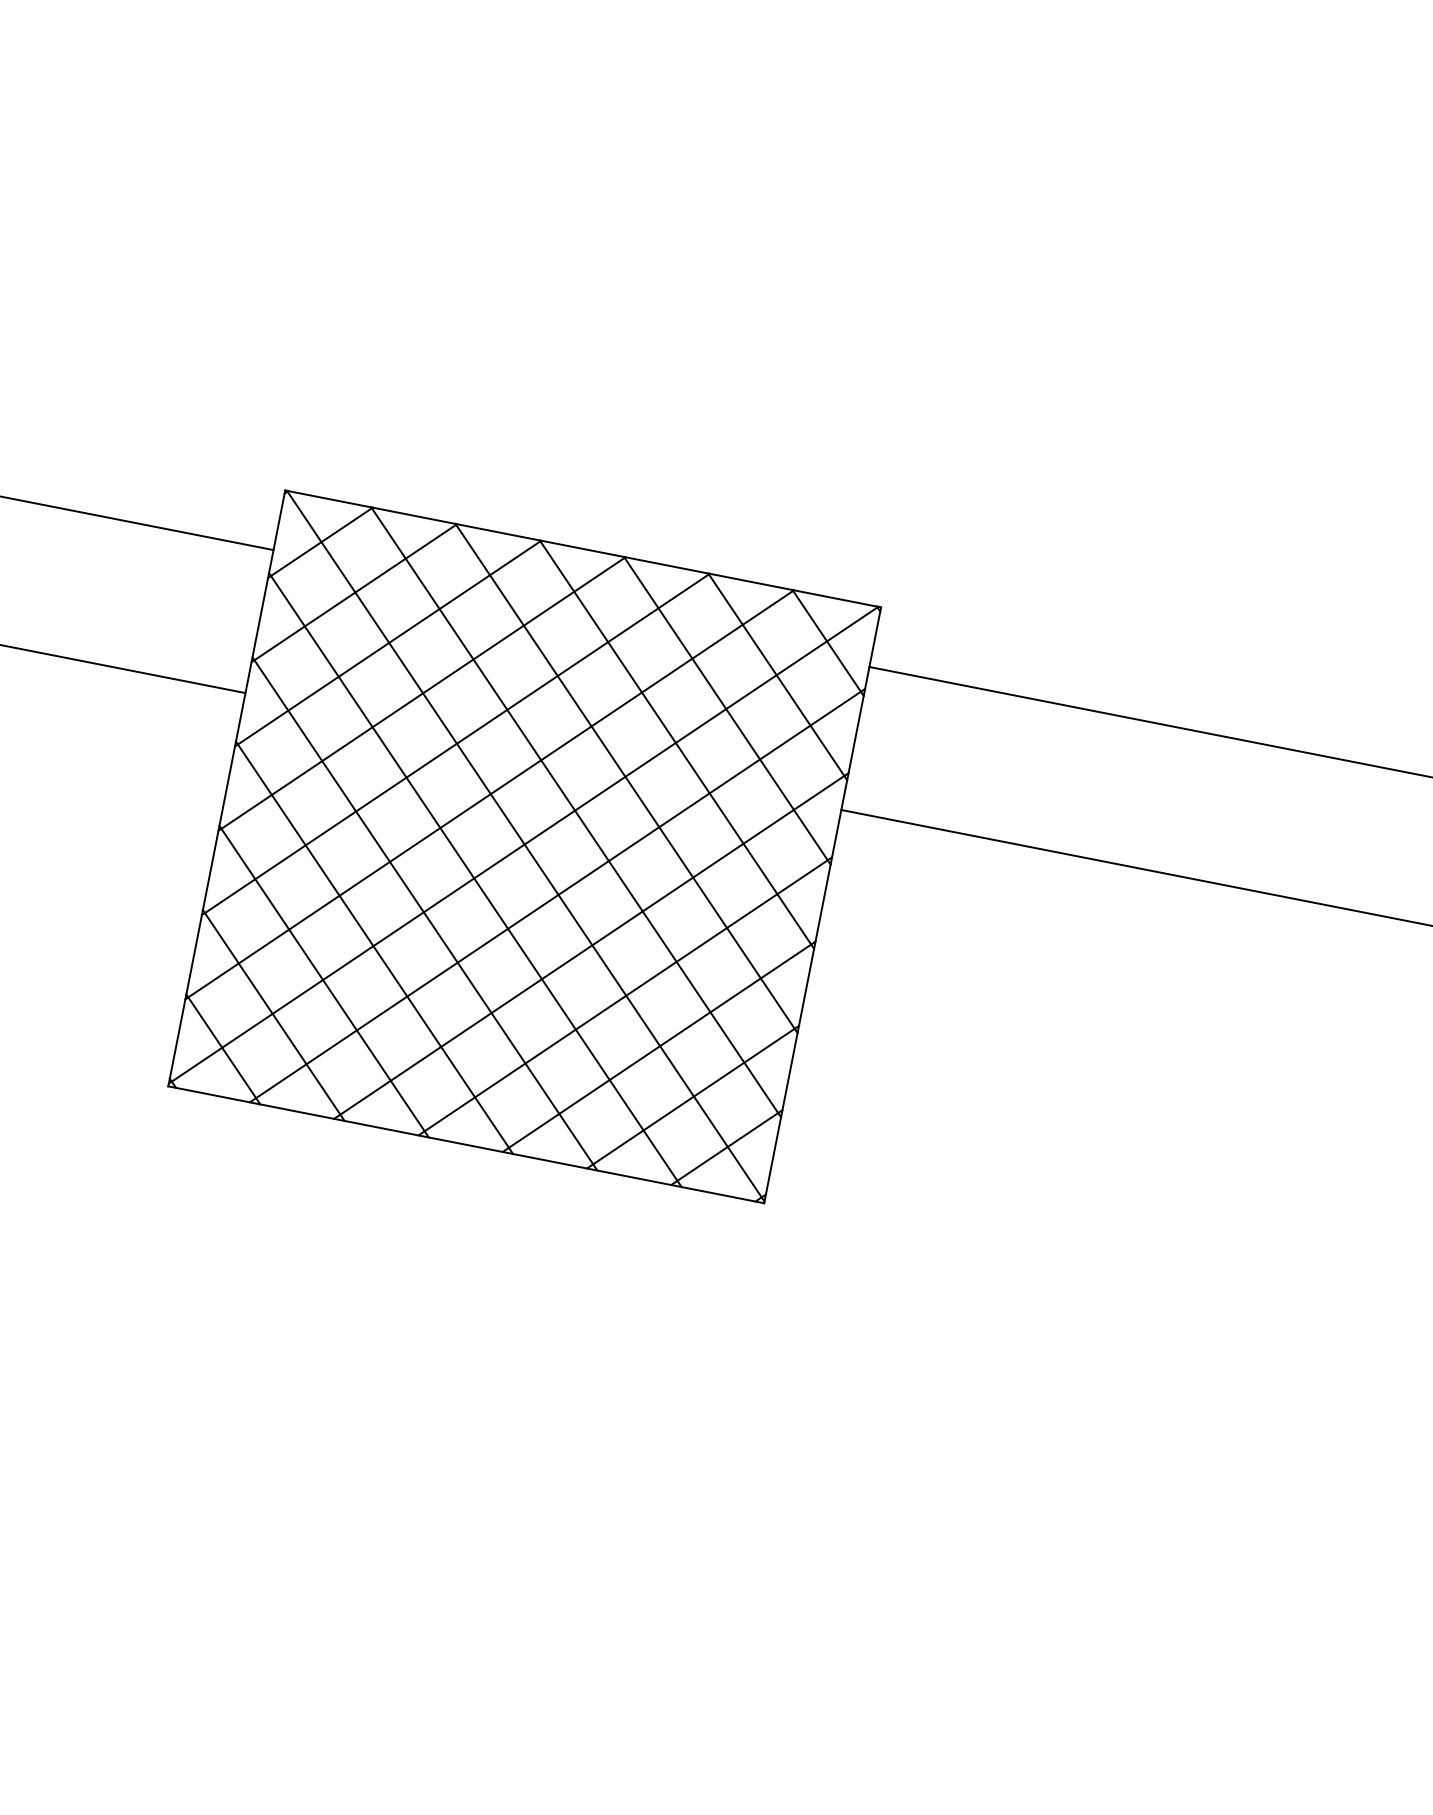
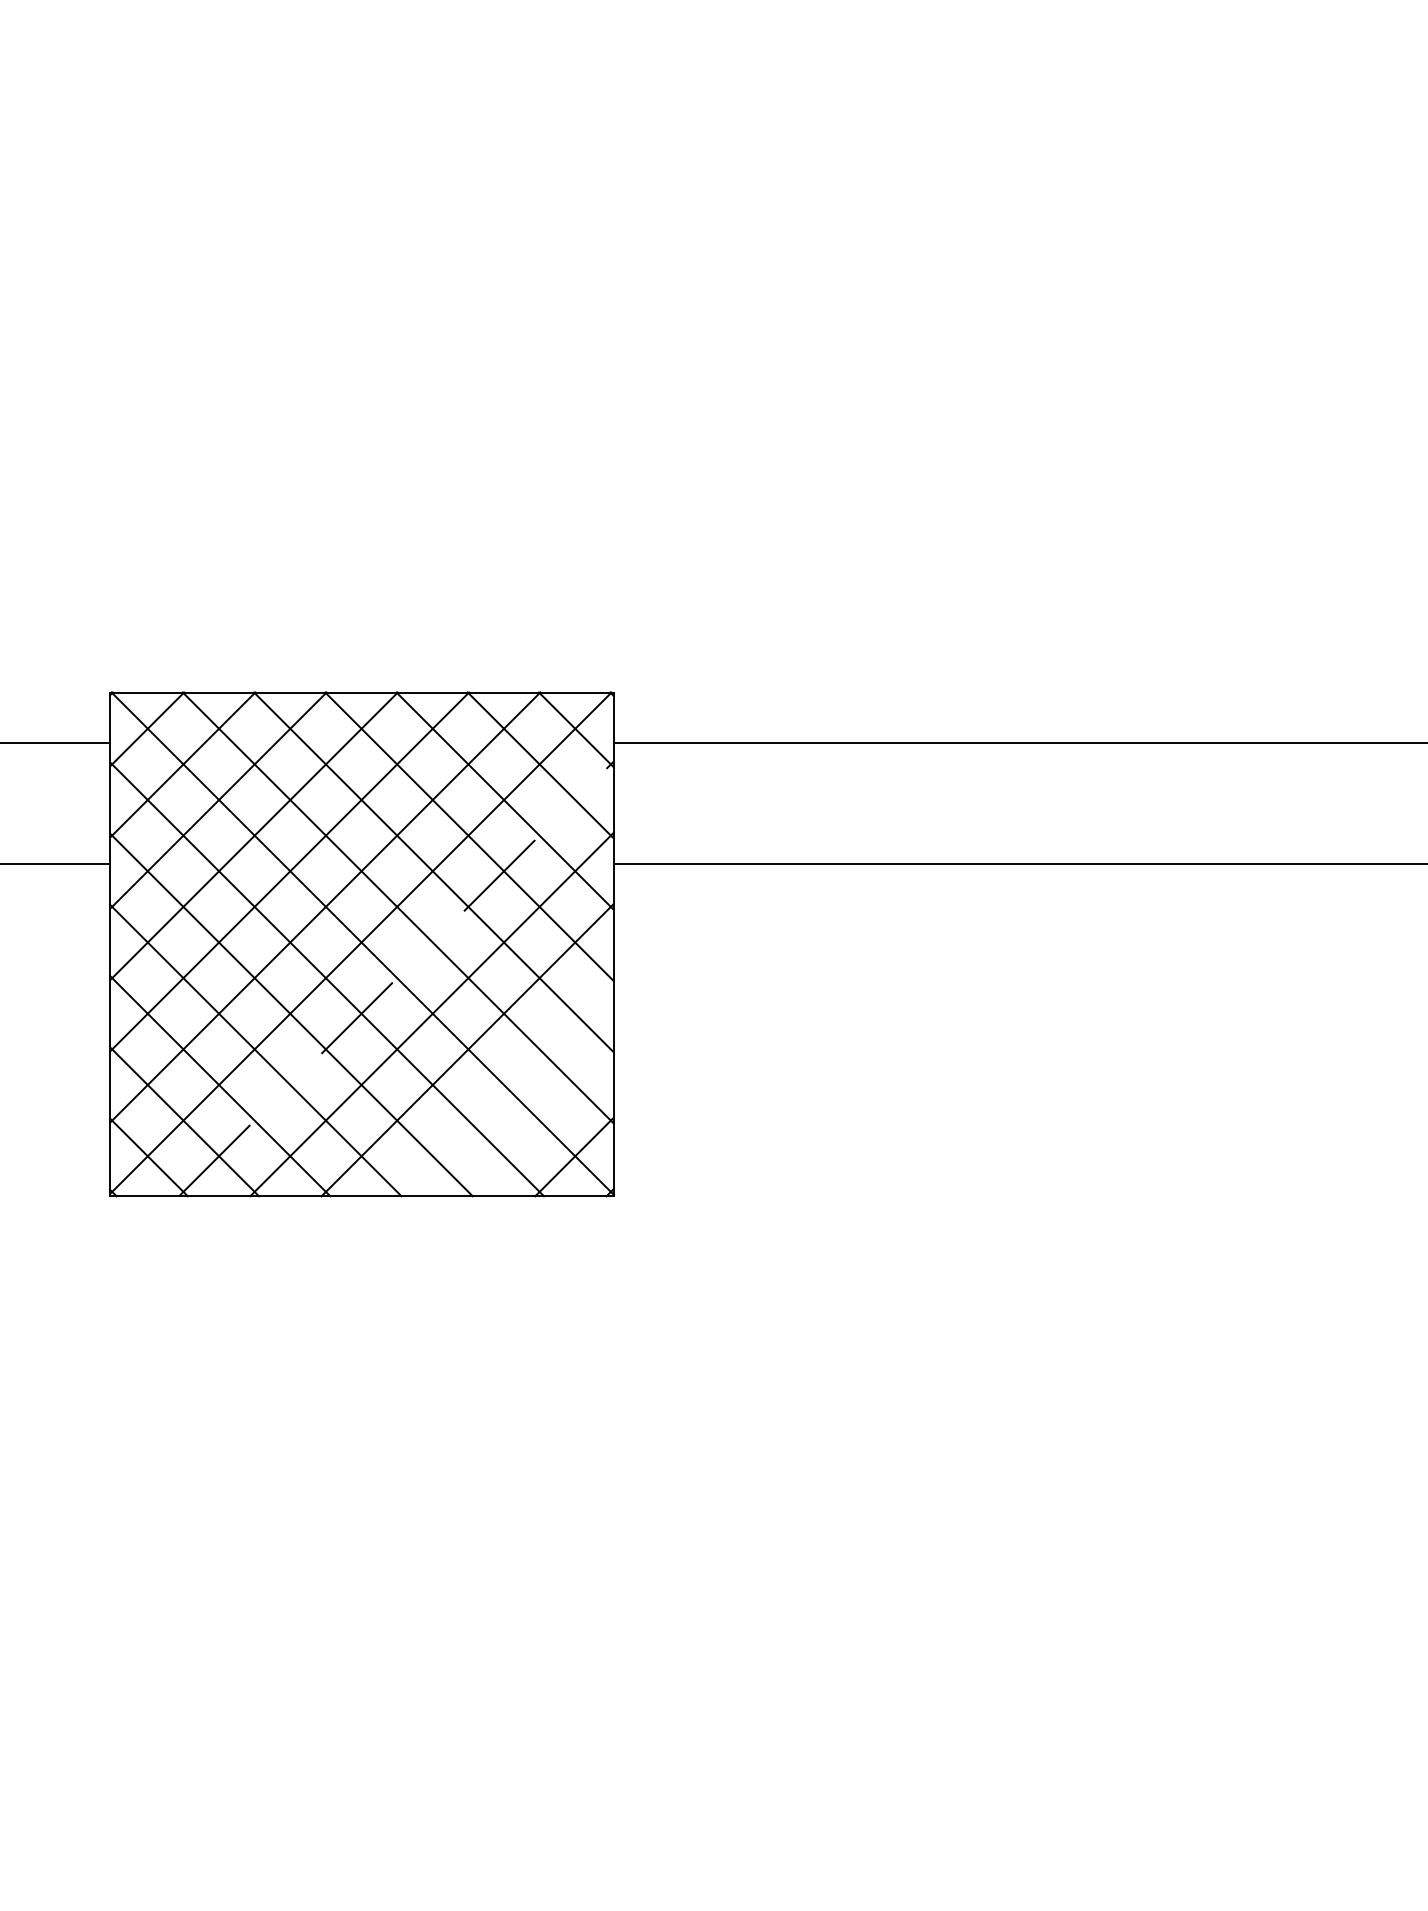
line: (557, 895) -> (396, 978), solid -> dashed
line: (658, 1046) -> (502, 1085), removed
line: (692, 1097) -> (538, 1121), removed

